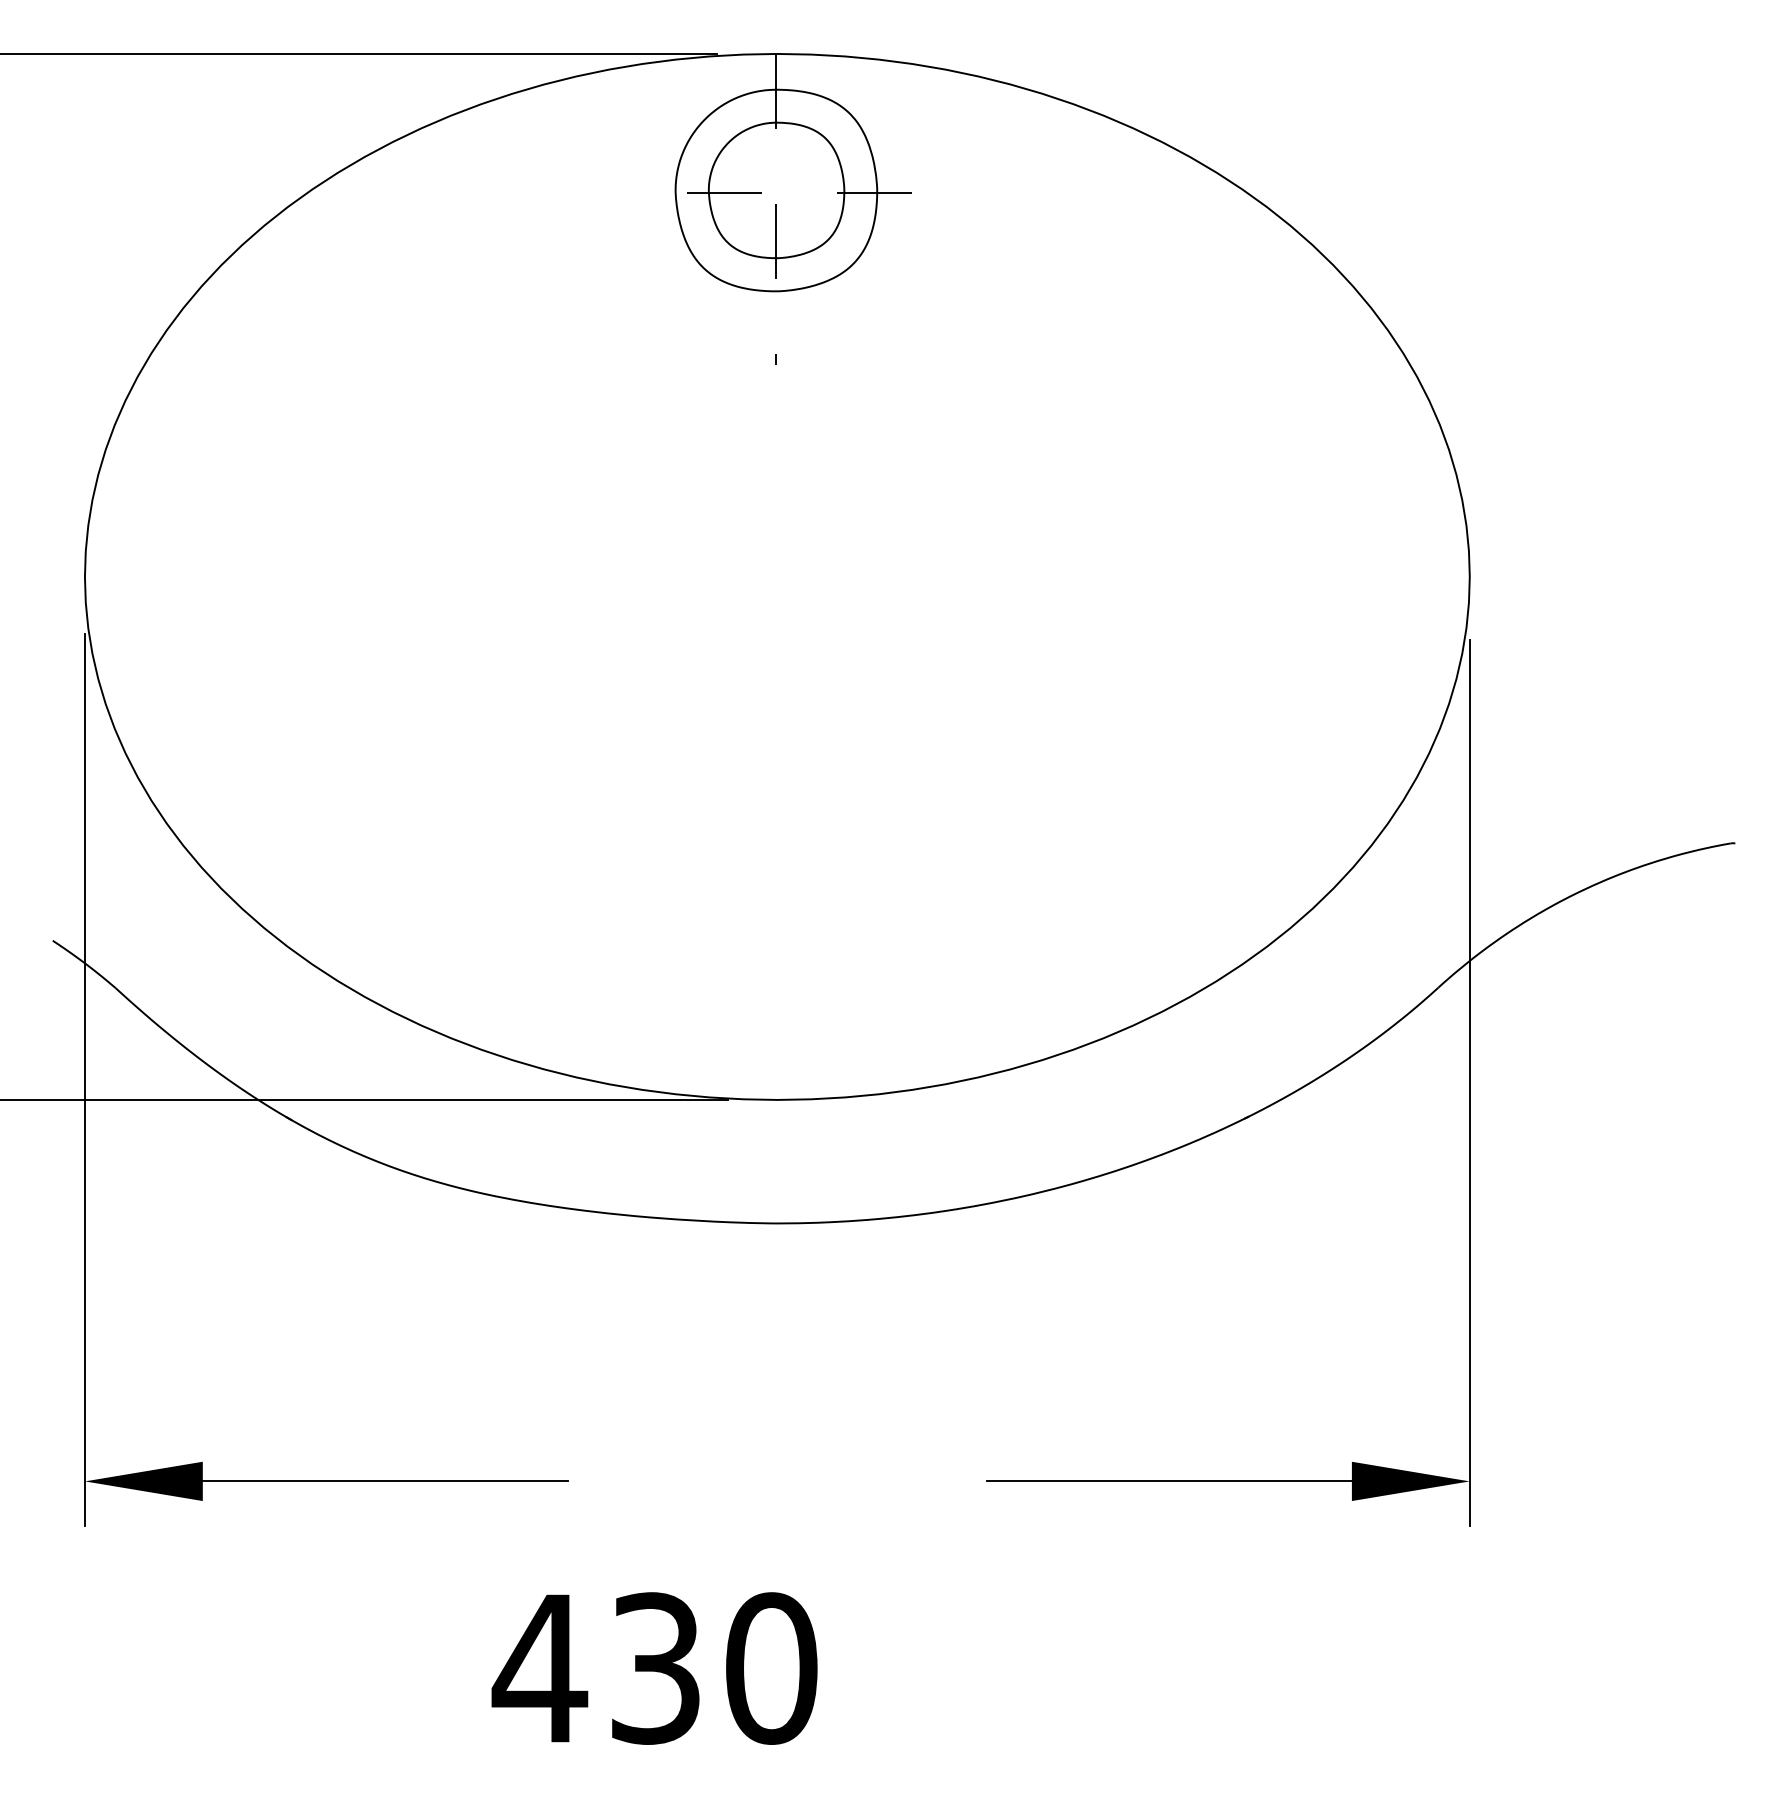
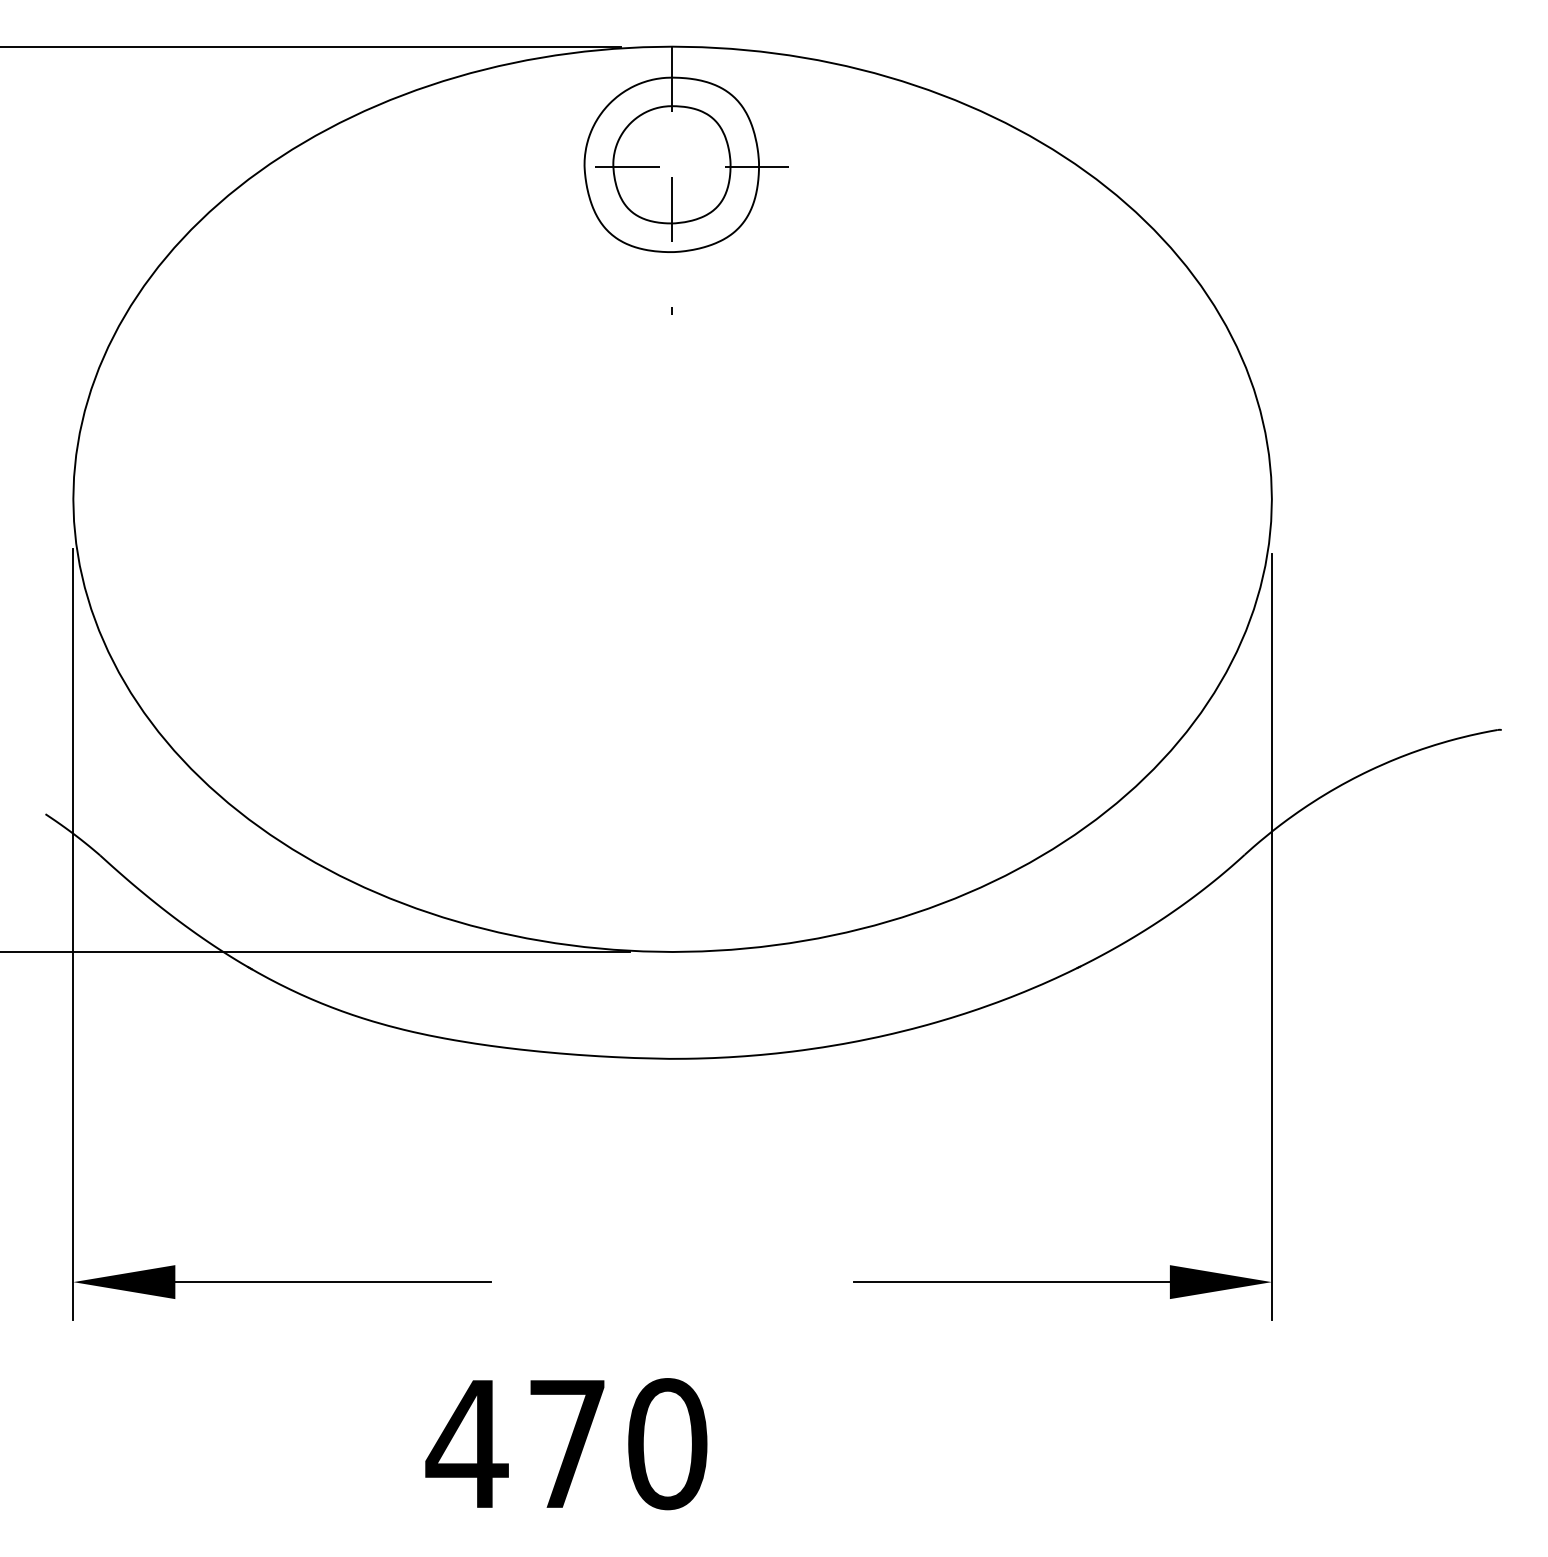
text: (655, 1668) -> (567, 1444), 430 -> 470

